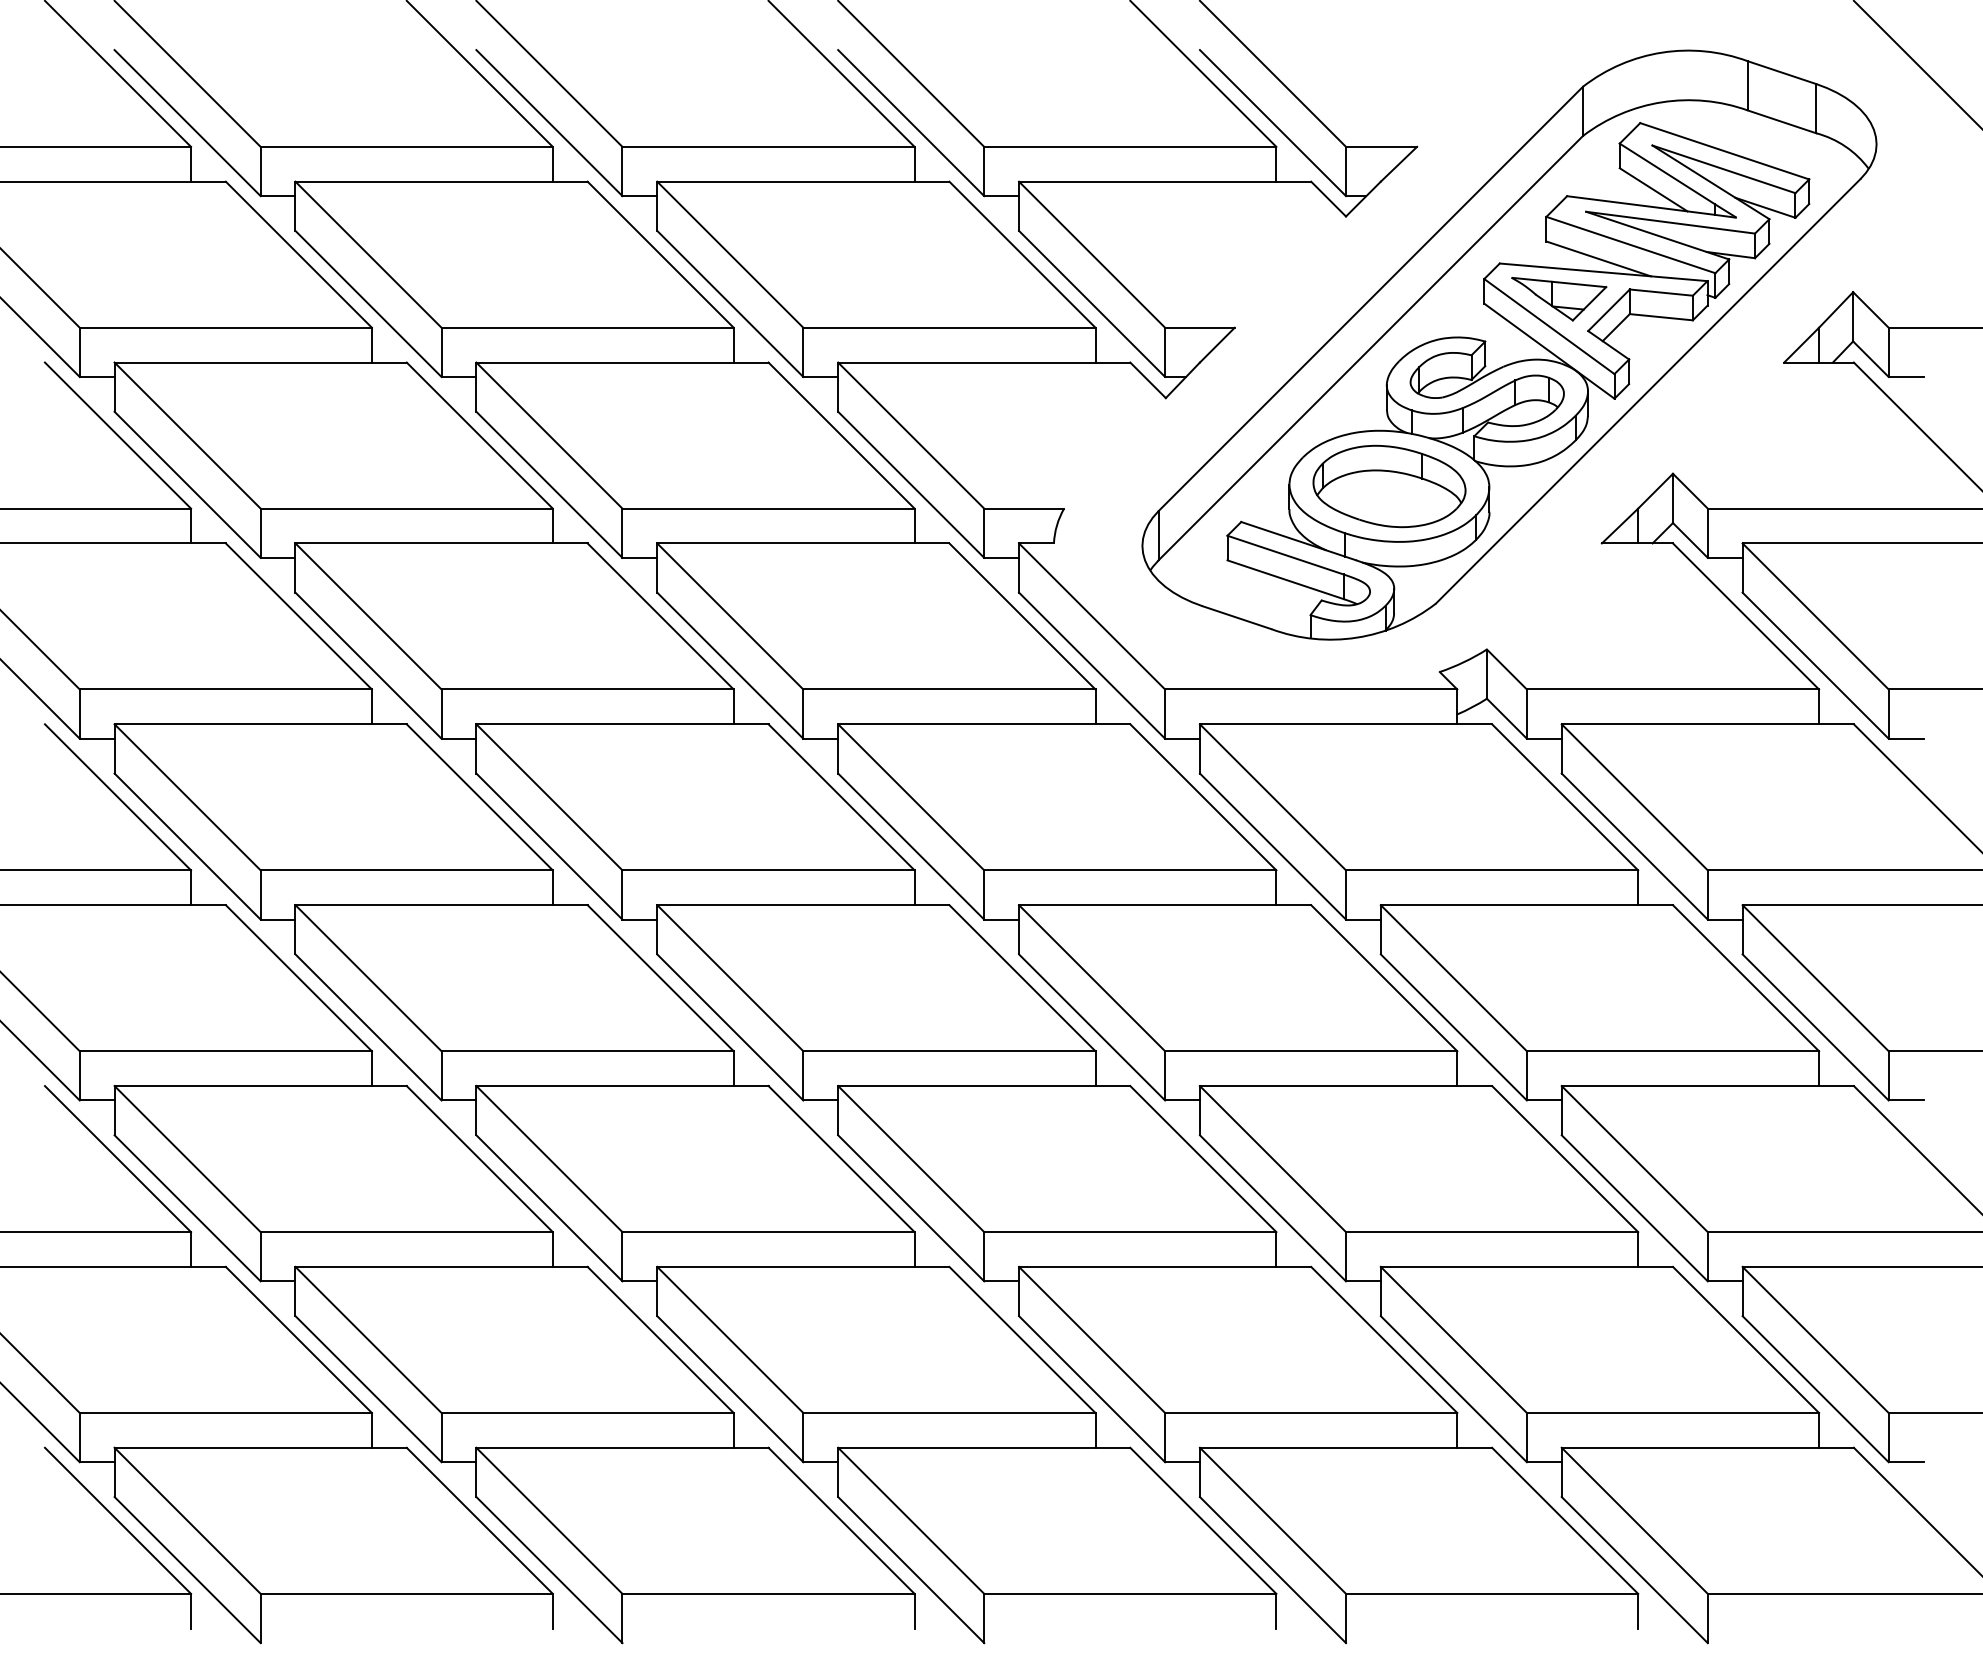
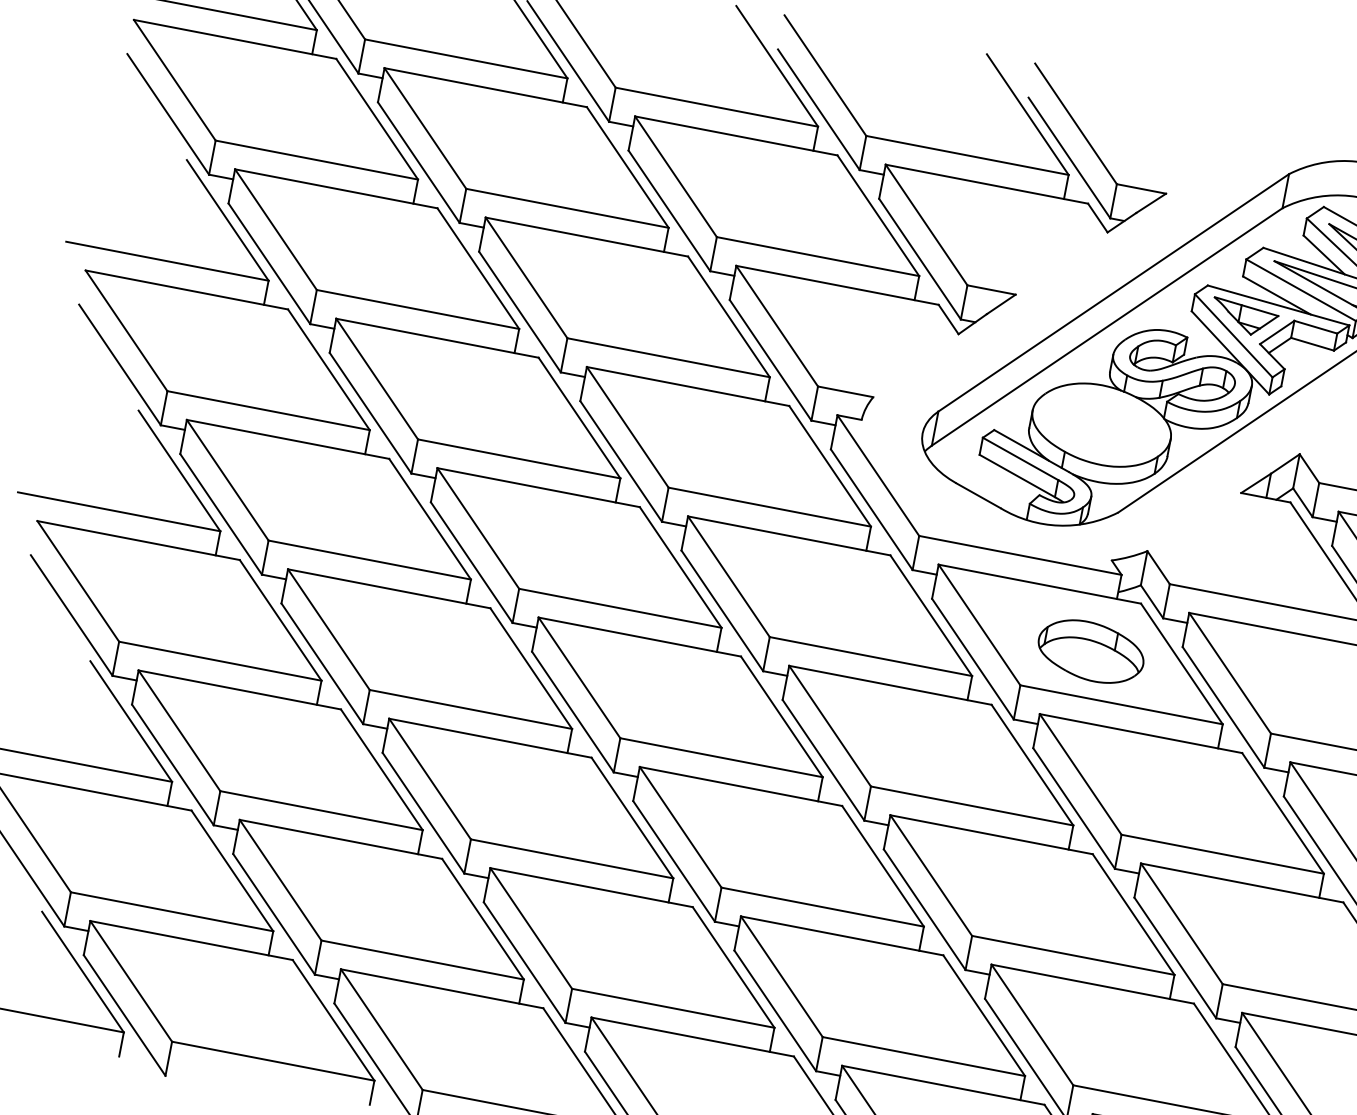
part: (1389, 486) -> (1091, 651), moved

